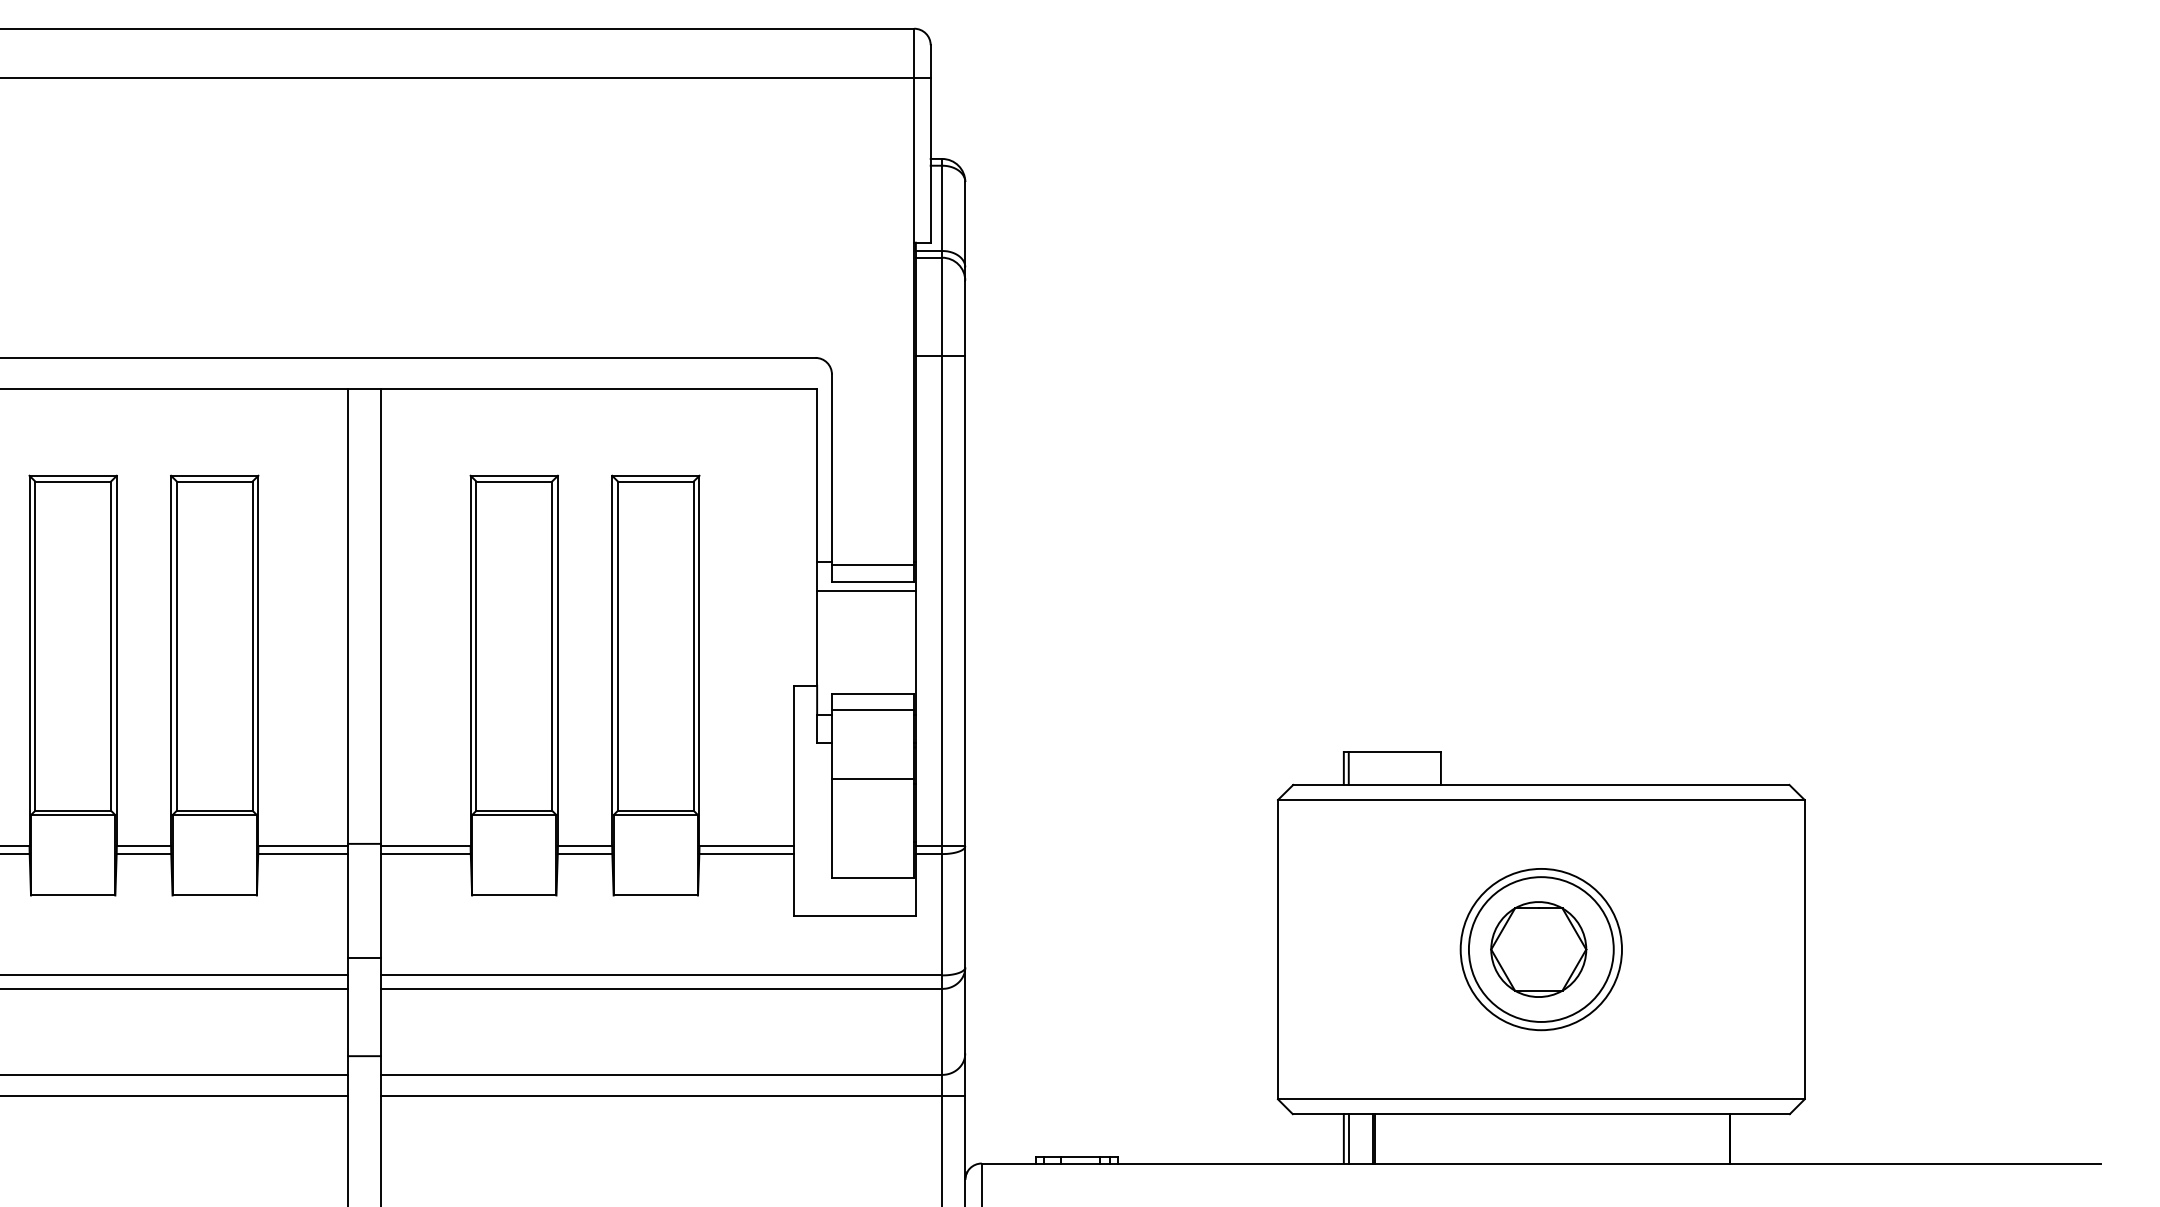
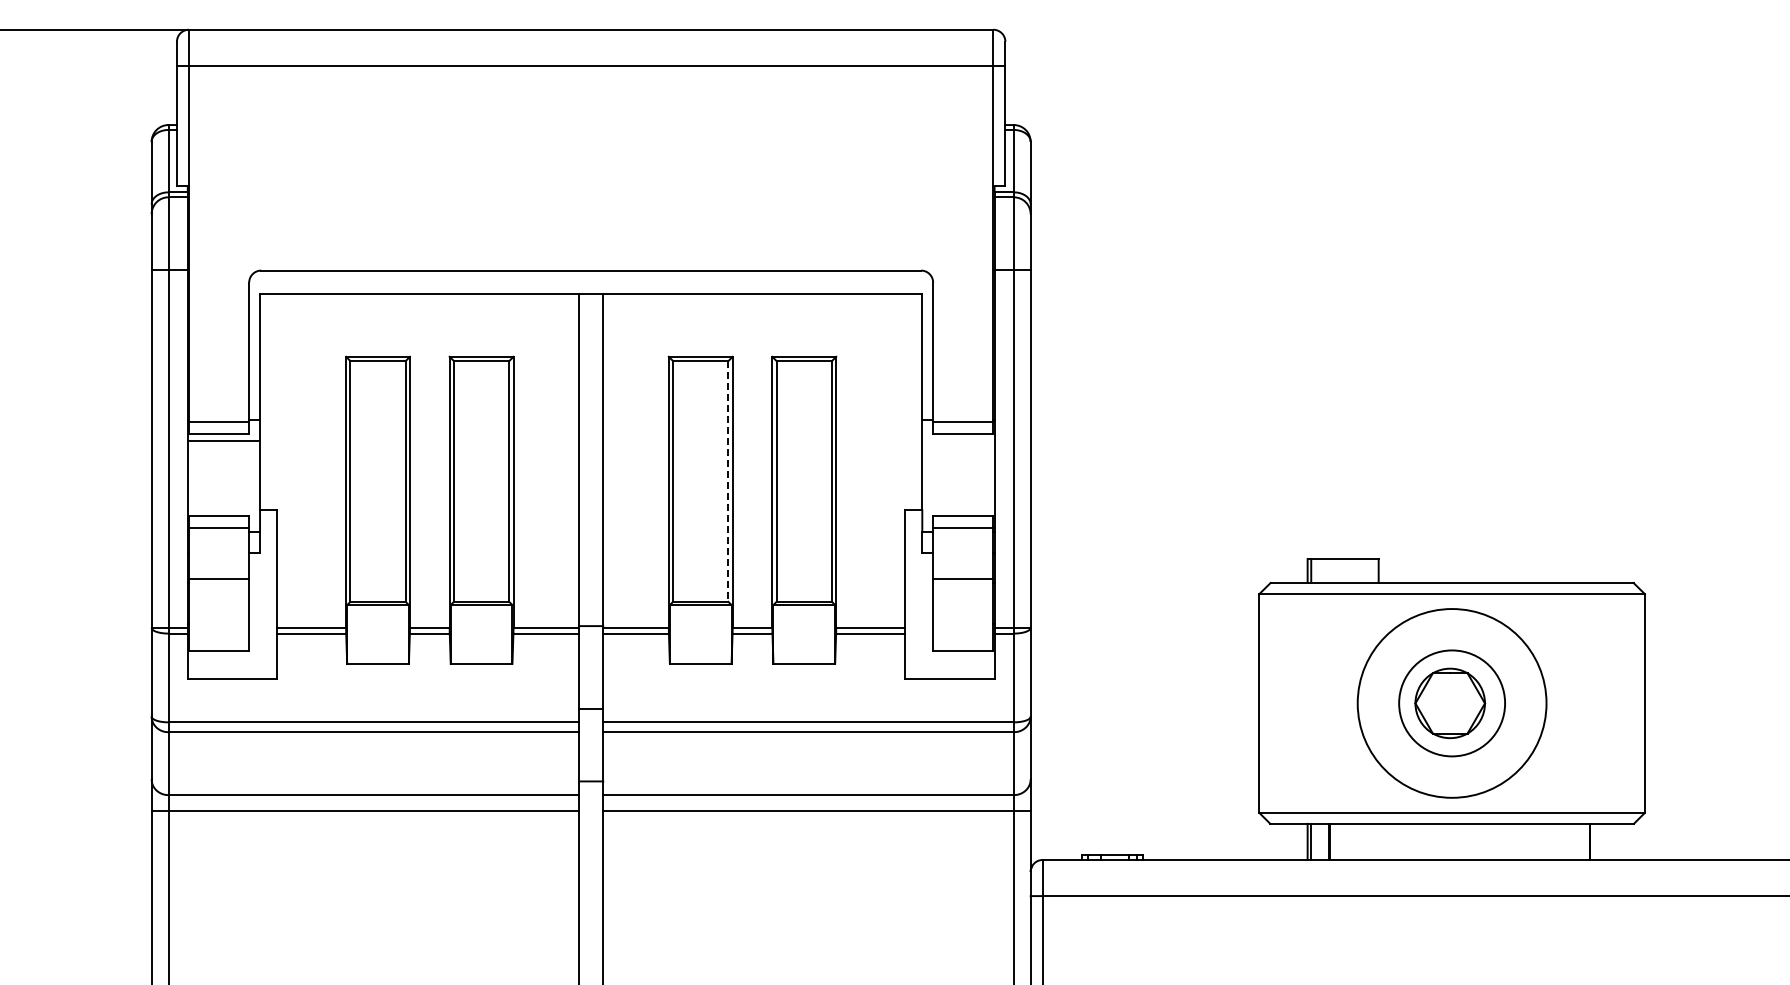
line: (866, 590) -> (958, 440), removed
line: (552, 646) -> (728, 481), solid -> dashed
circle: (1541, 949) -> (1452, 703), size x1.6

